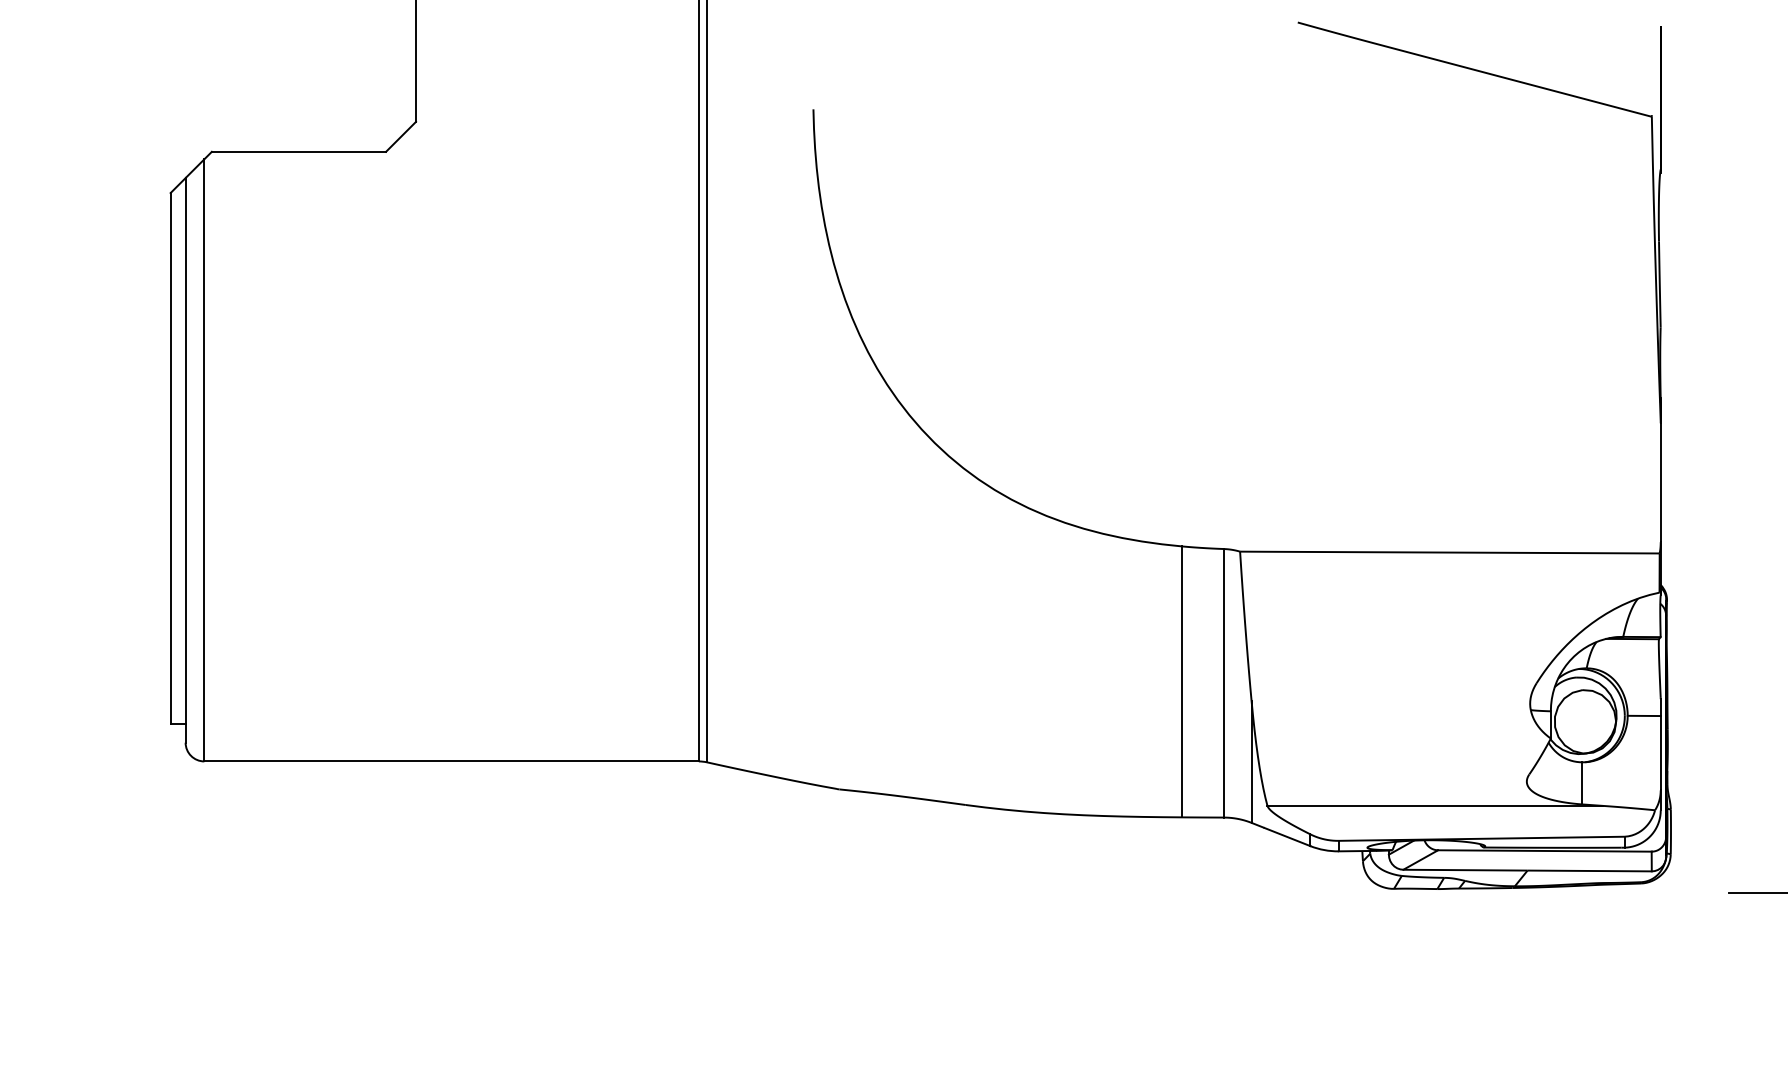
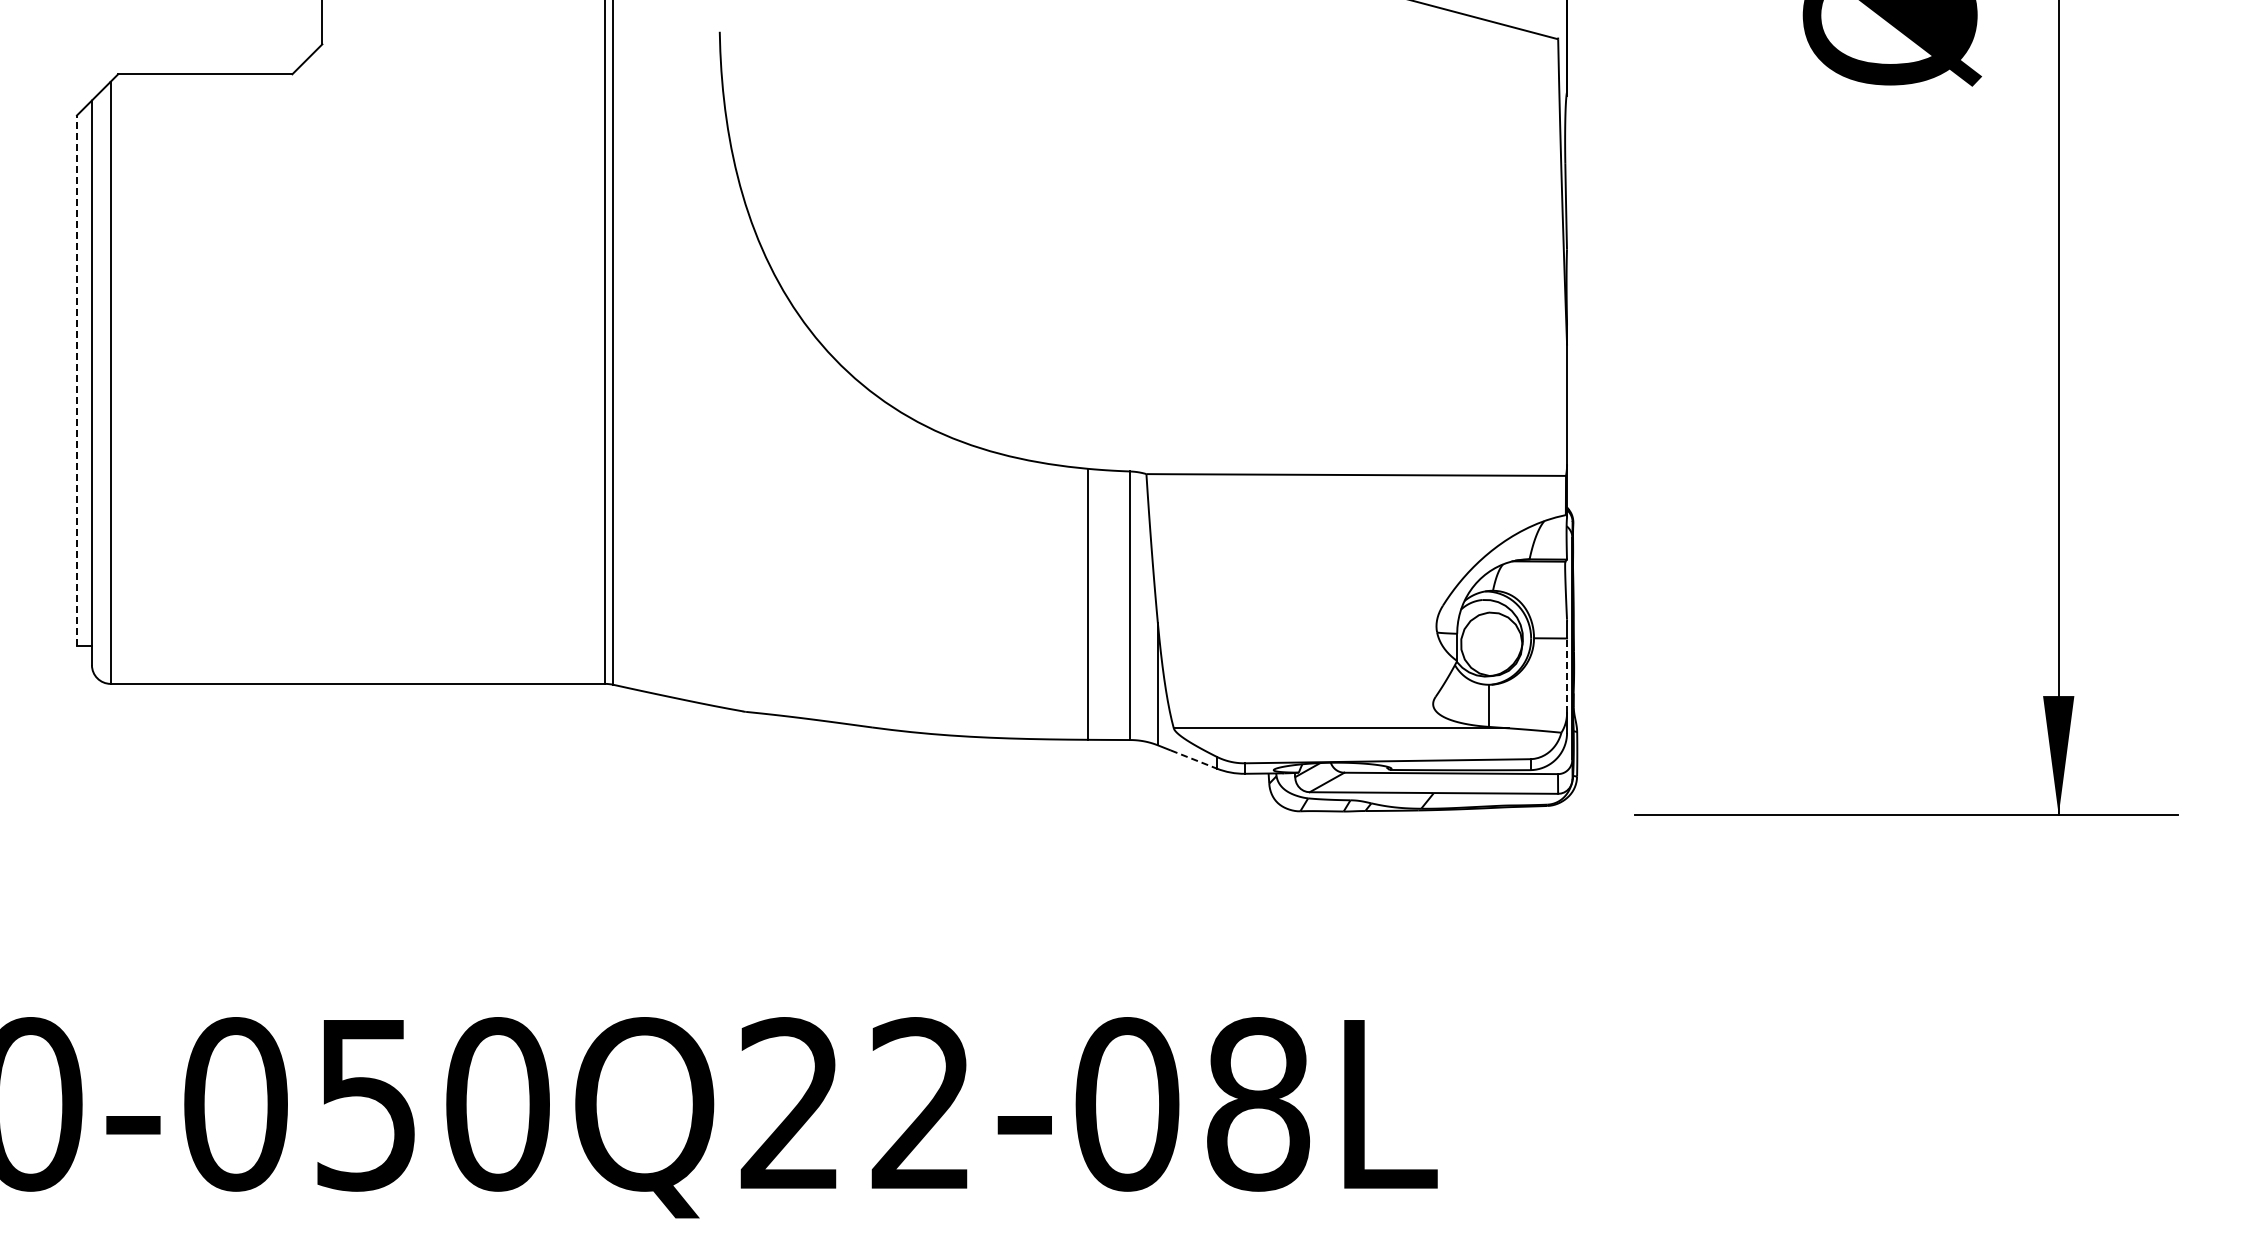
line: (170, 458) -> (76, 380), solid -> dashed
line: (1661, 753) -> (1567, 675), solid -> dashed
line: (1287, 837) -> (1193, 759), solid -> dashed

